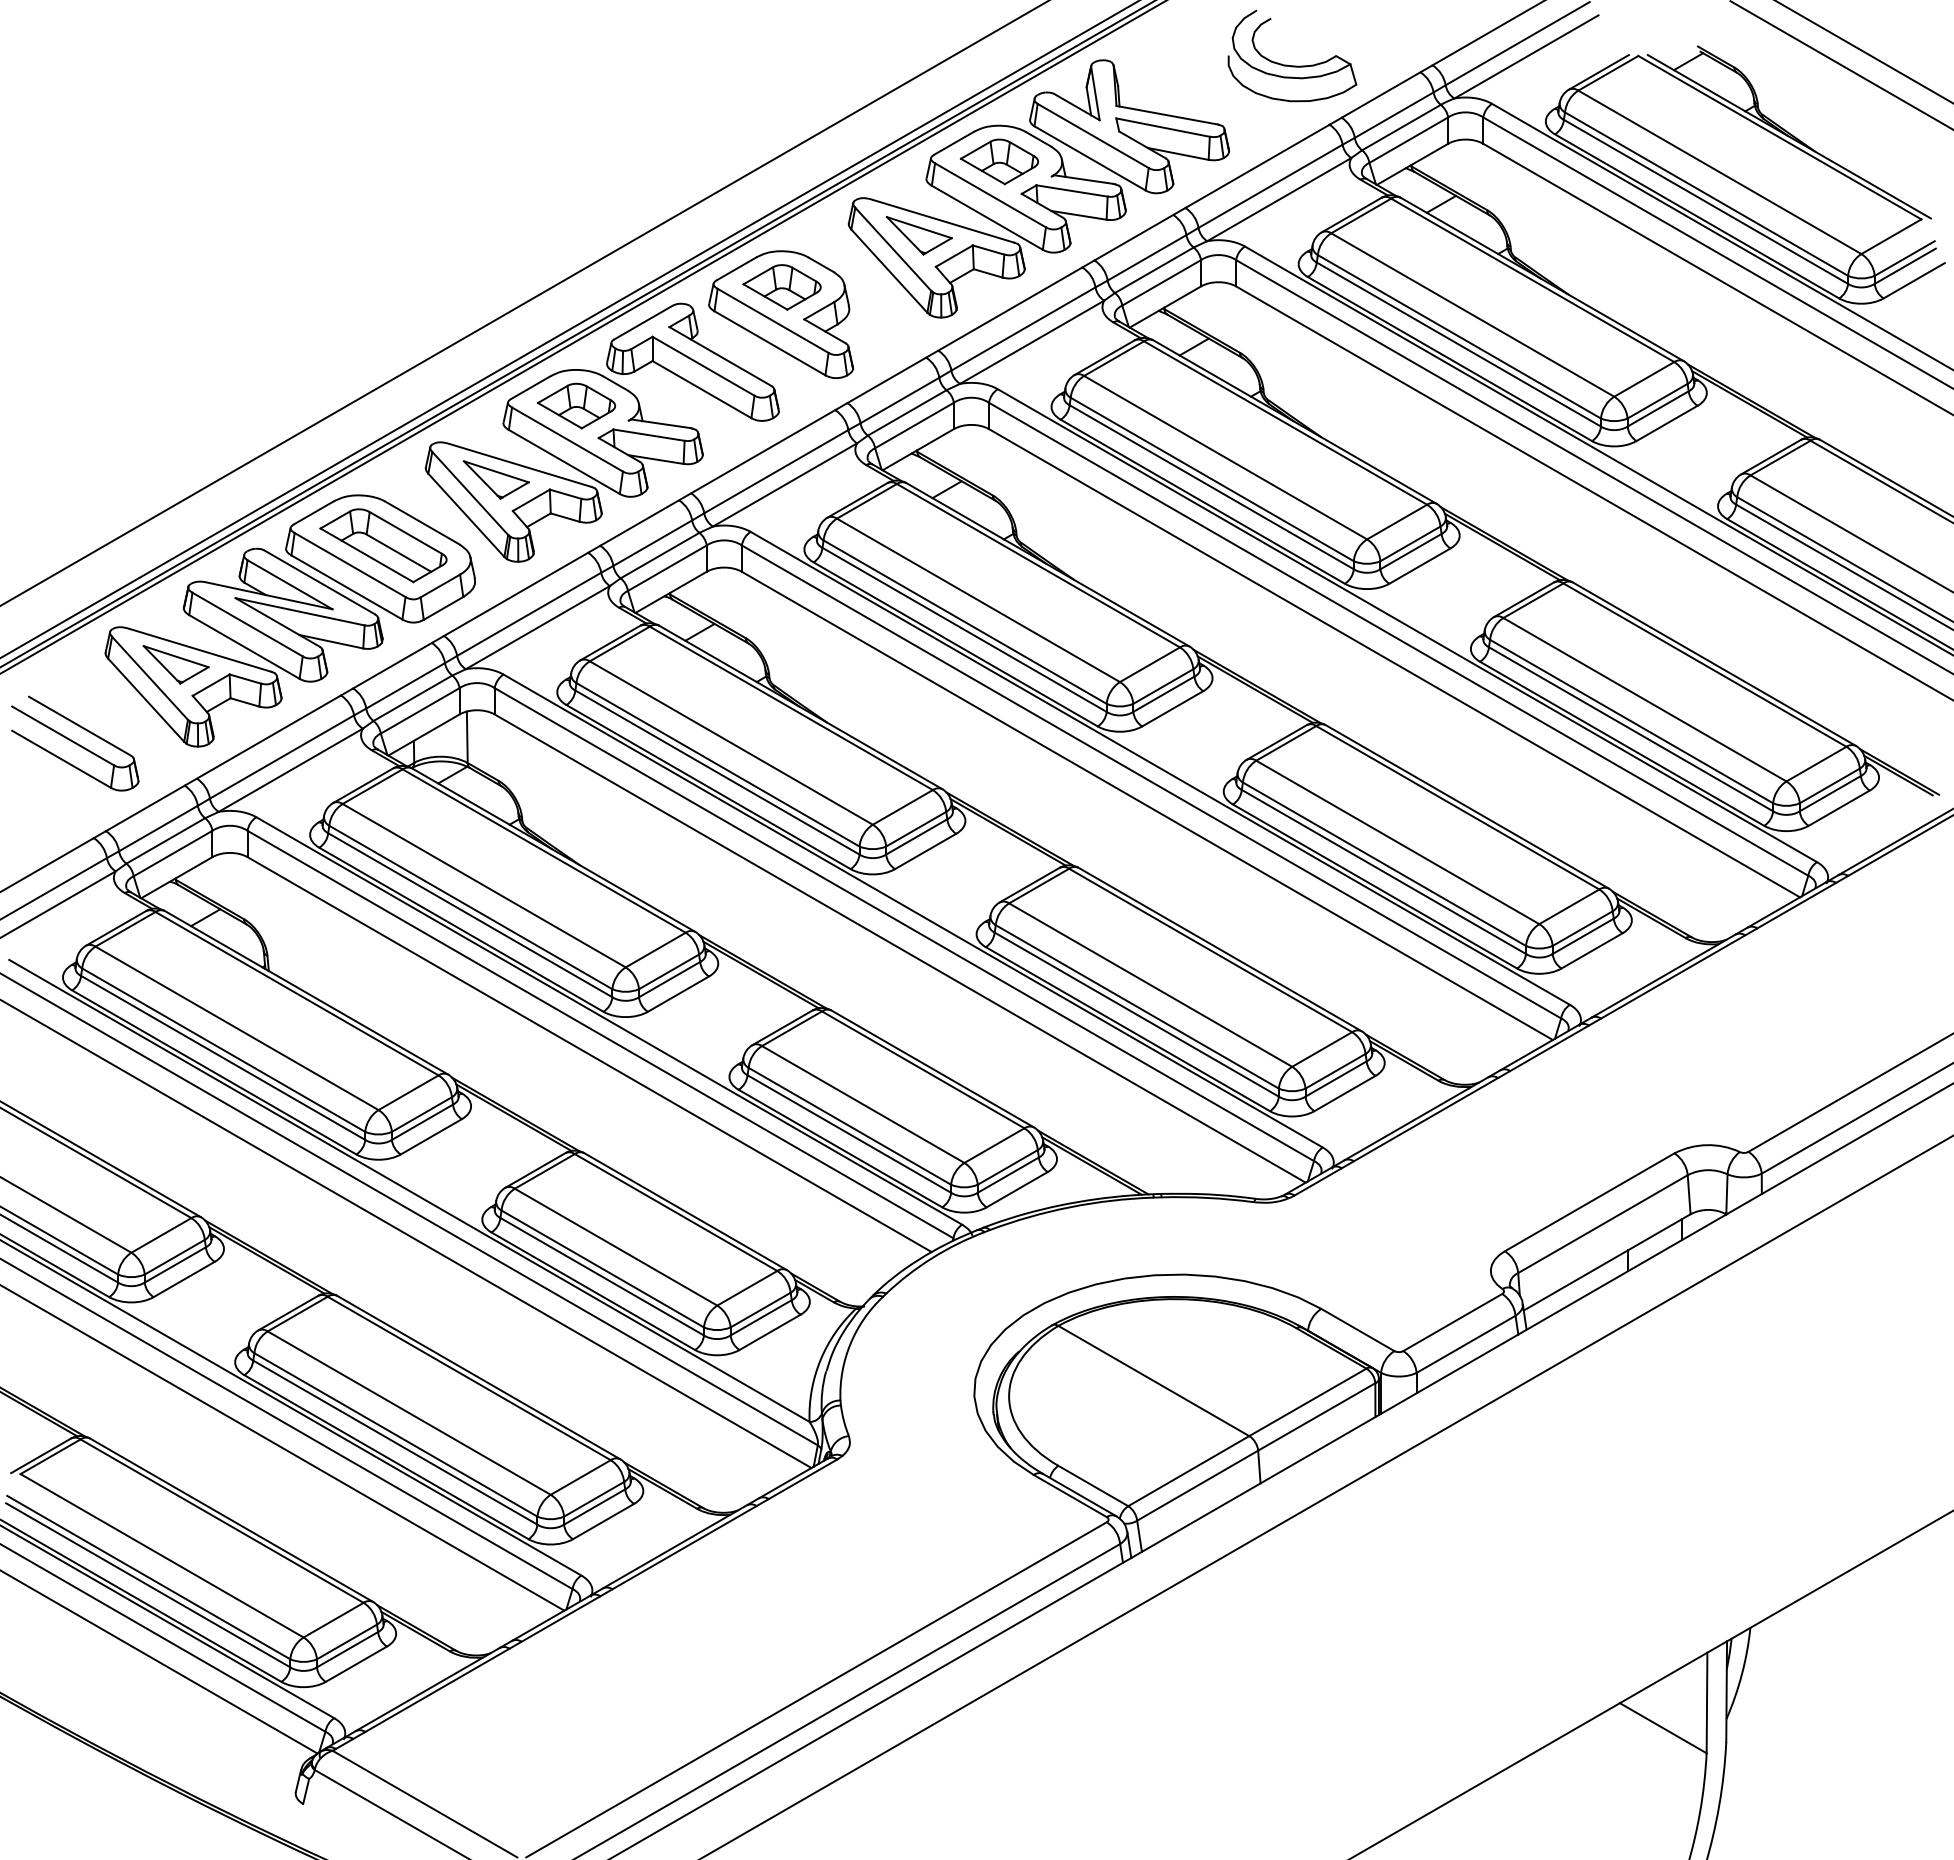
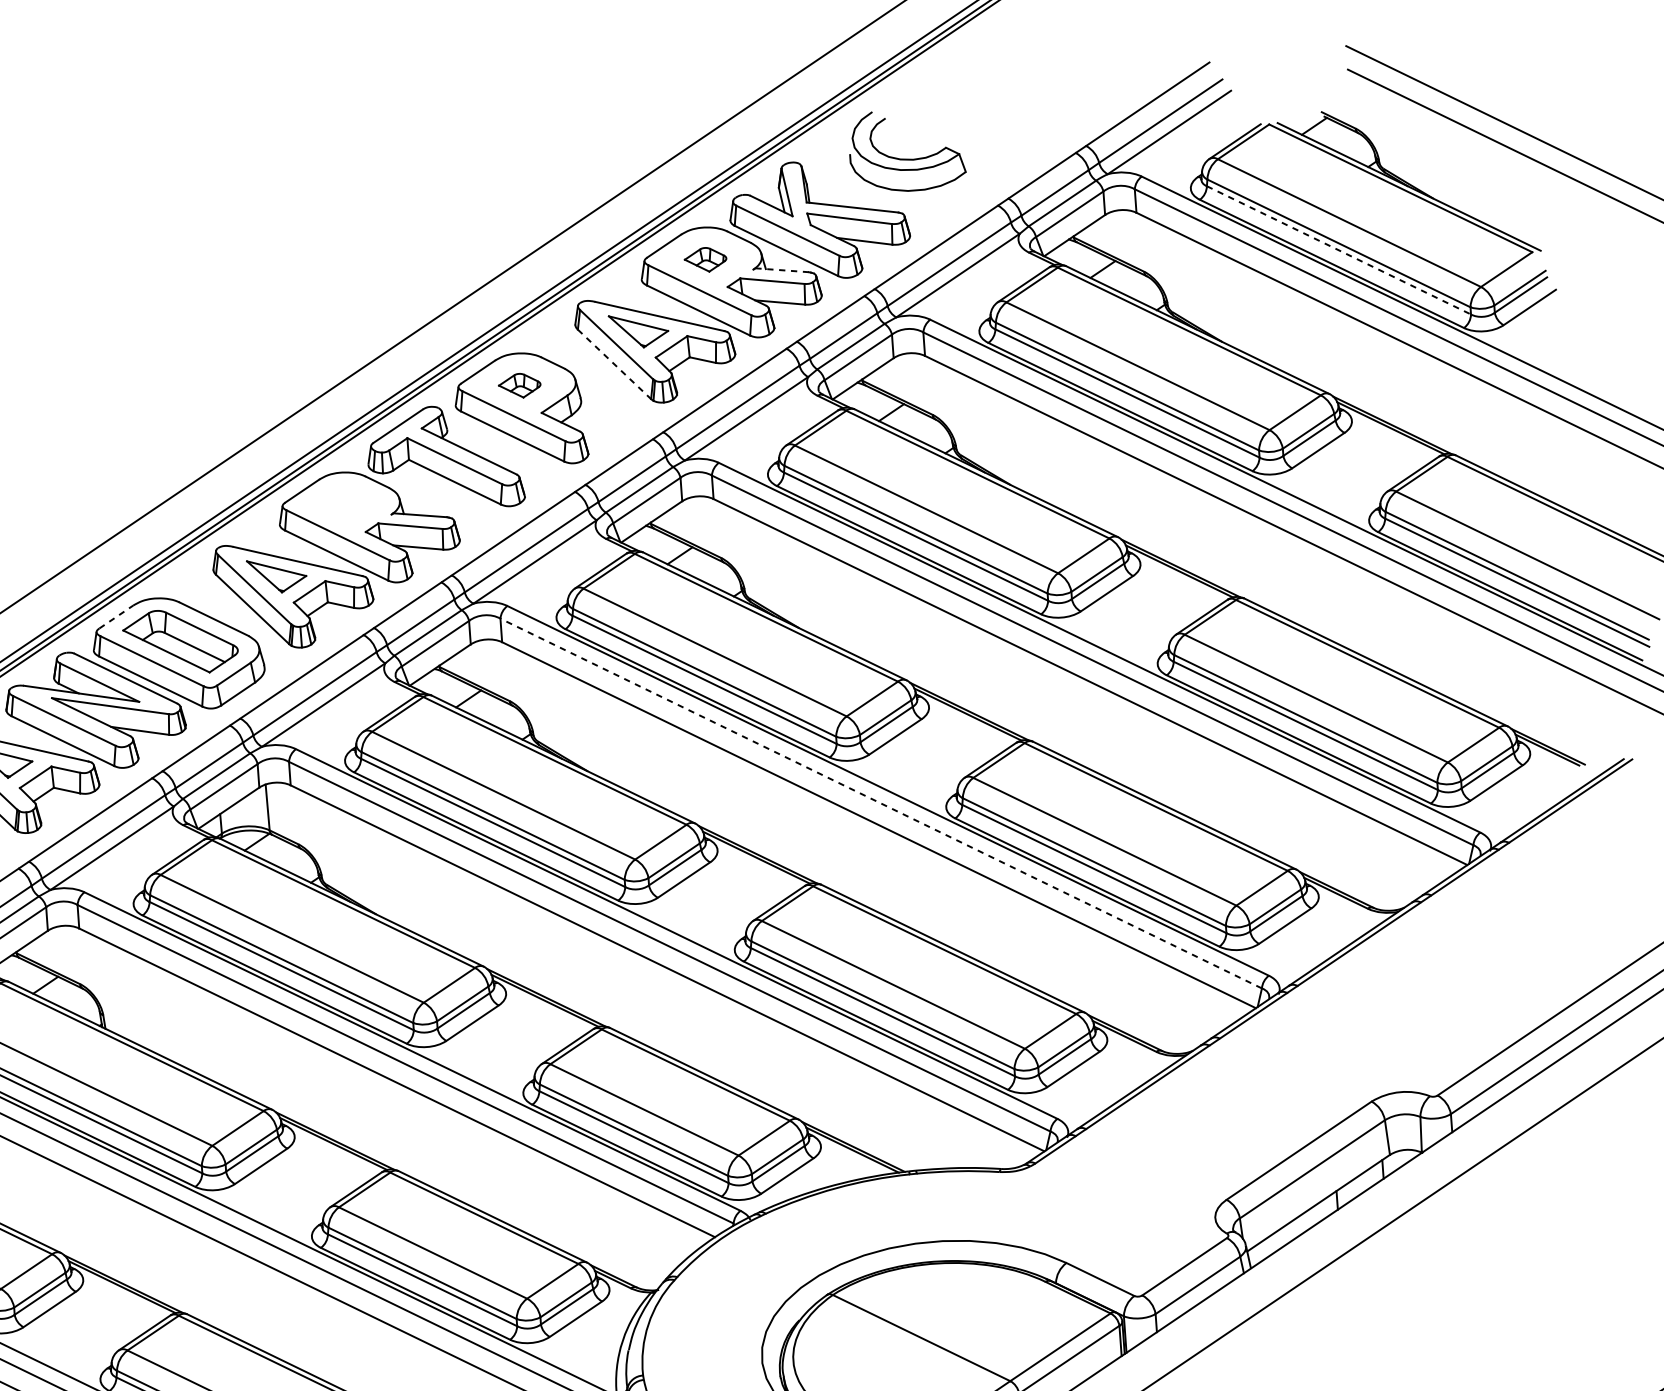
part: (1292, 65) -> (907, 158), moved
part: (998, 161) -> (704, 259), size x0.6
line: (1084, 179) -> (782, 270), solid -> dashed
line: (1706, 202) -> (1339, 250), solid -> dashed
line: (889, 271) -> (614, 364), solid -> dashed
part: (781, 287) -> (519, 385), size x0.6
part: (576, 405) -> (343, 504), removed
line: (313, 512) -> (116, 616), solid -> dashed
line: (1151, 781) -> (881, 803), solid -> dashed

